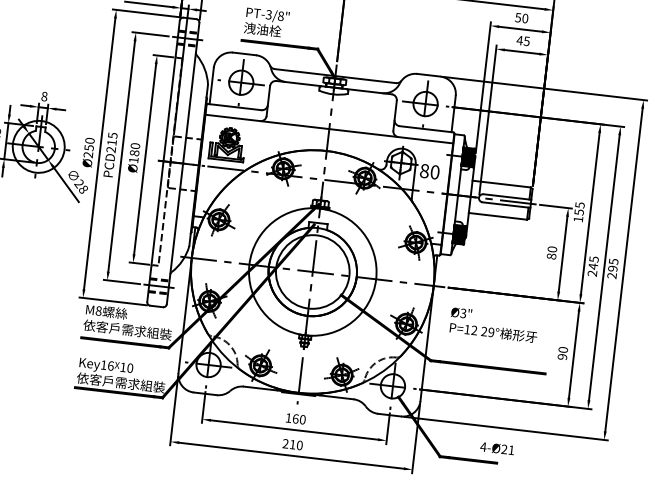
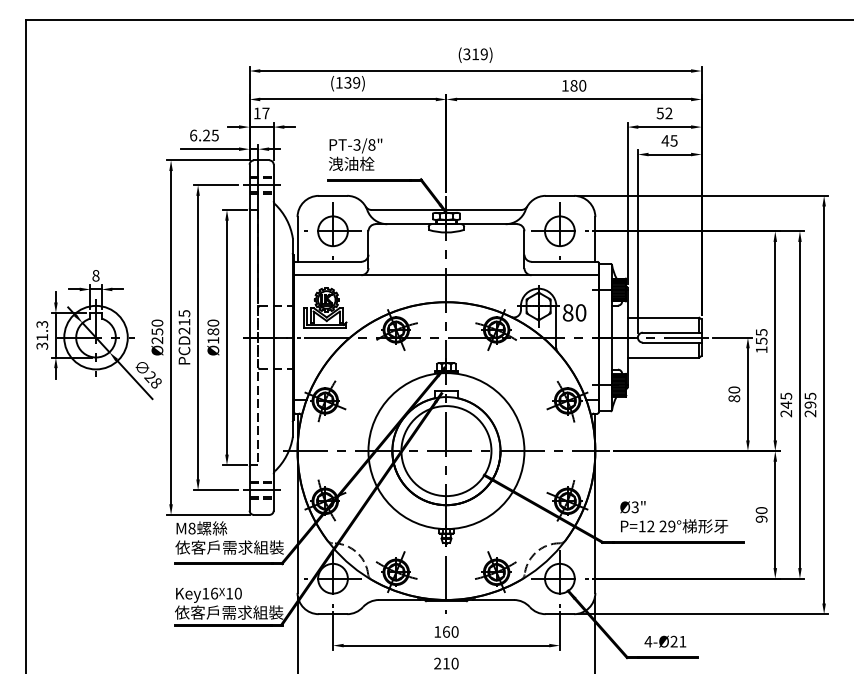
text: (524, 18) -> (668, 113), 50 -> 52
text: (494, 325) -> (674, 517), moved
text: (497, 448) -> (665, 641), moved

